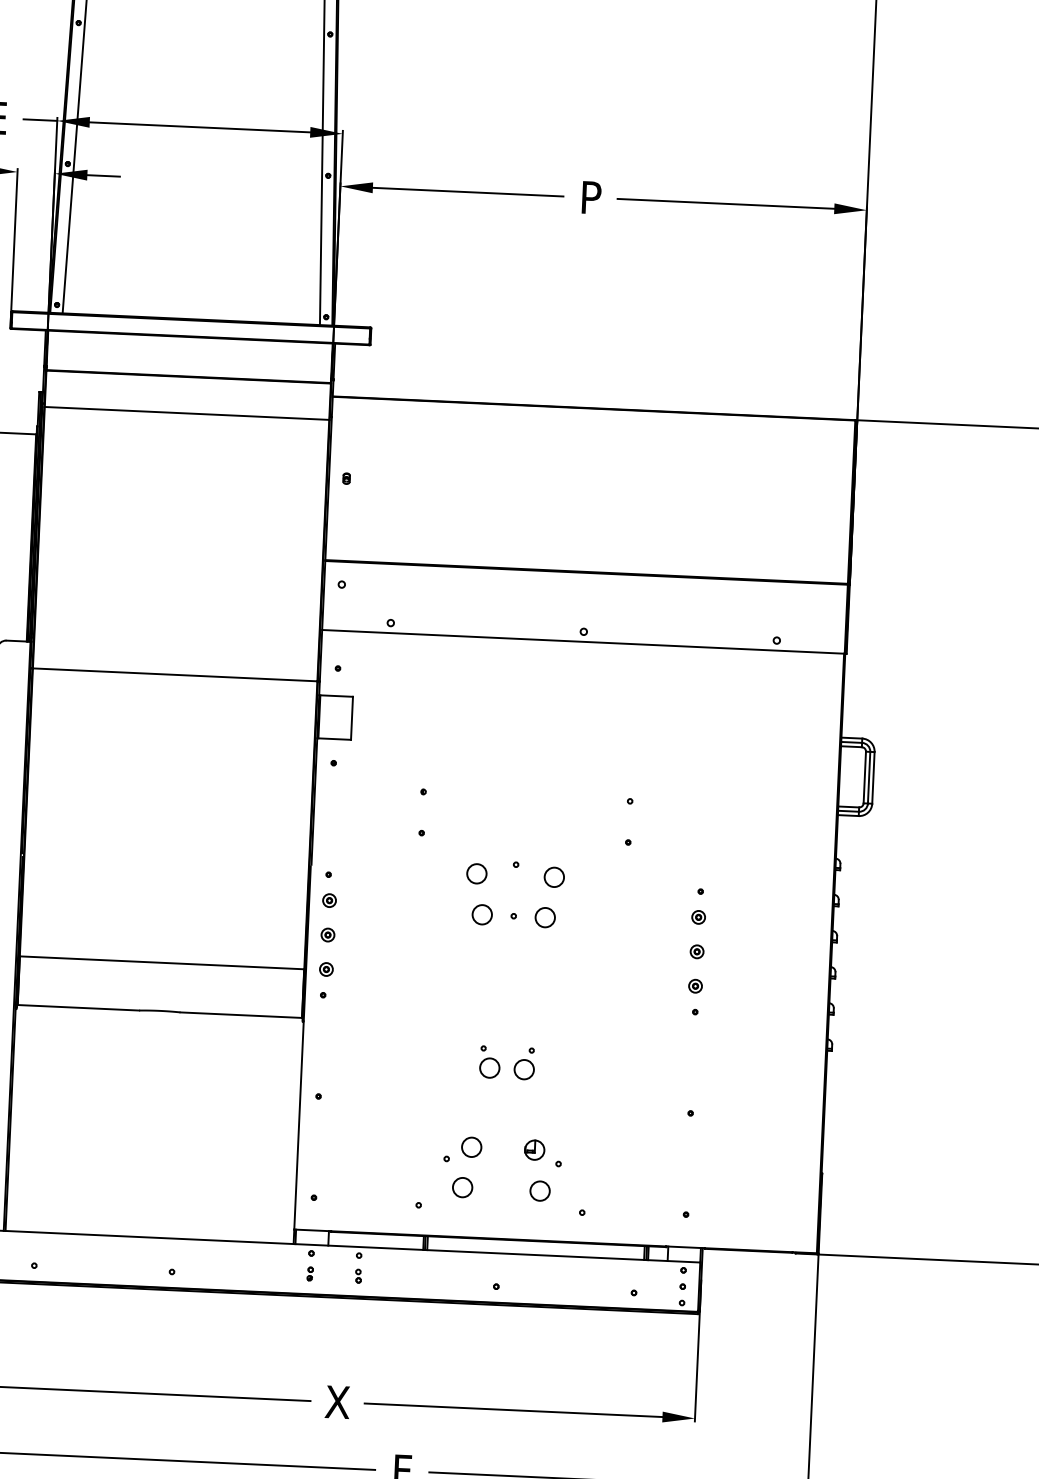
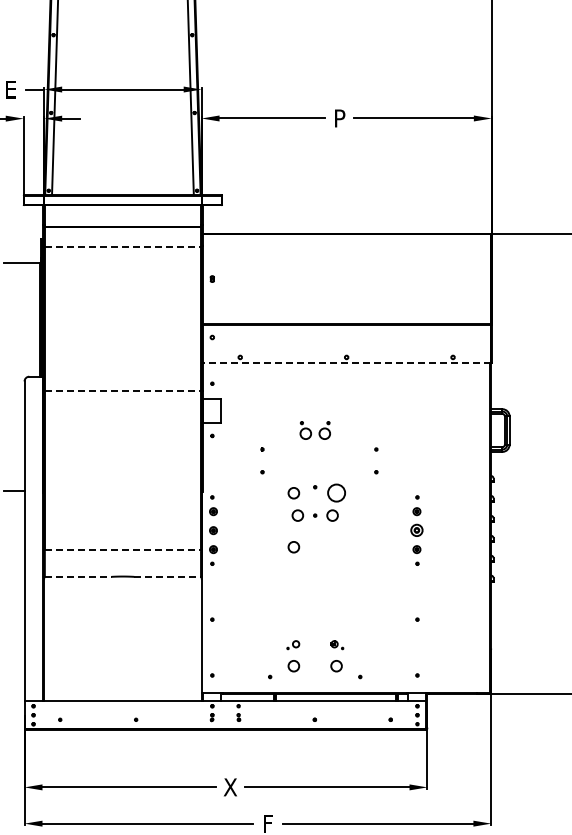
line: (188, 413) -> (123, 247), solid -> dashed
line: (583, 640) -> (346, 362), solid -> dashed
line: (176, 675) -> (123, 391), solid -> dashed
circle: (554, 877) -> (336, 493), size x1.6
part: (696, 951) -> (416, 530), size x1.6
line: (163, 963) -> (123, 550), solid -> dashed
circle: (471, 972) -> (293, 547), added
line: (79, 1007) -> (78, 576), solid -> dashed
line: (242, 1014) -> (168, 576), solid -> dashed
part: (505, 1062) -> (314, 430), moved
part: (463, 1148) -> (293, 644), size x0.6
part: (543, 1151) -> (337, 644), size x0.6

